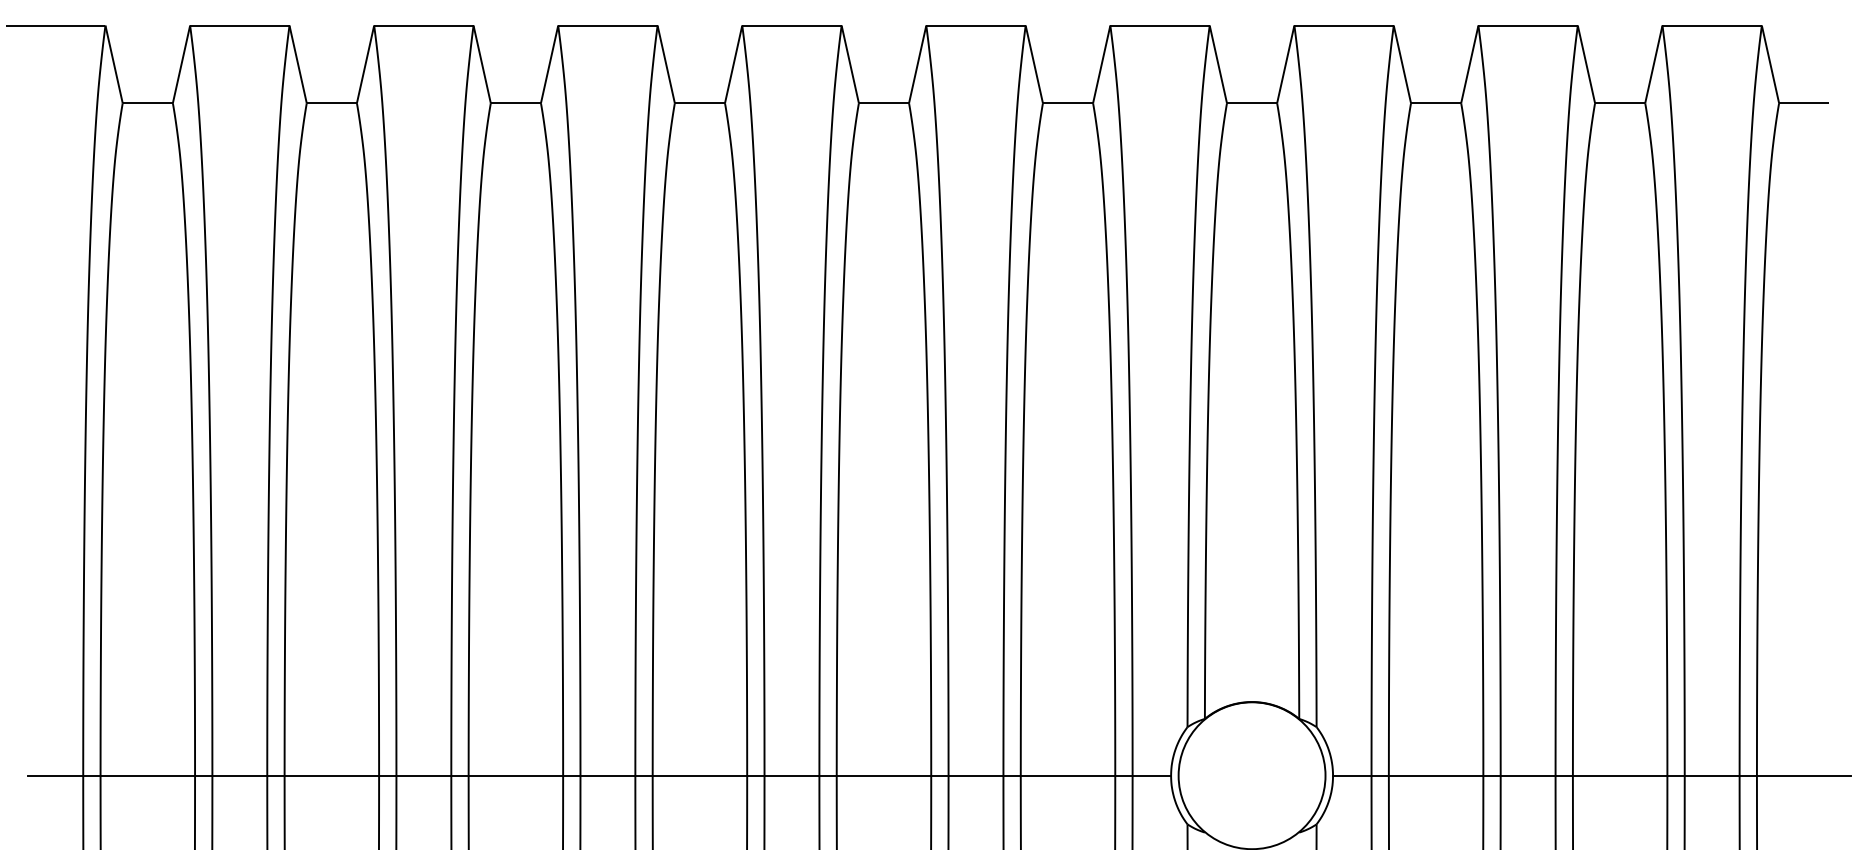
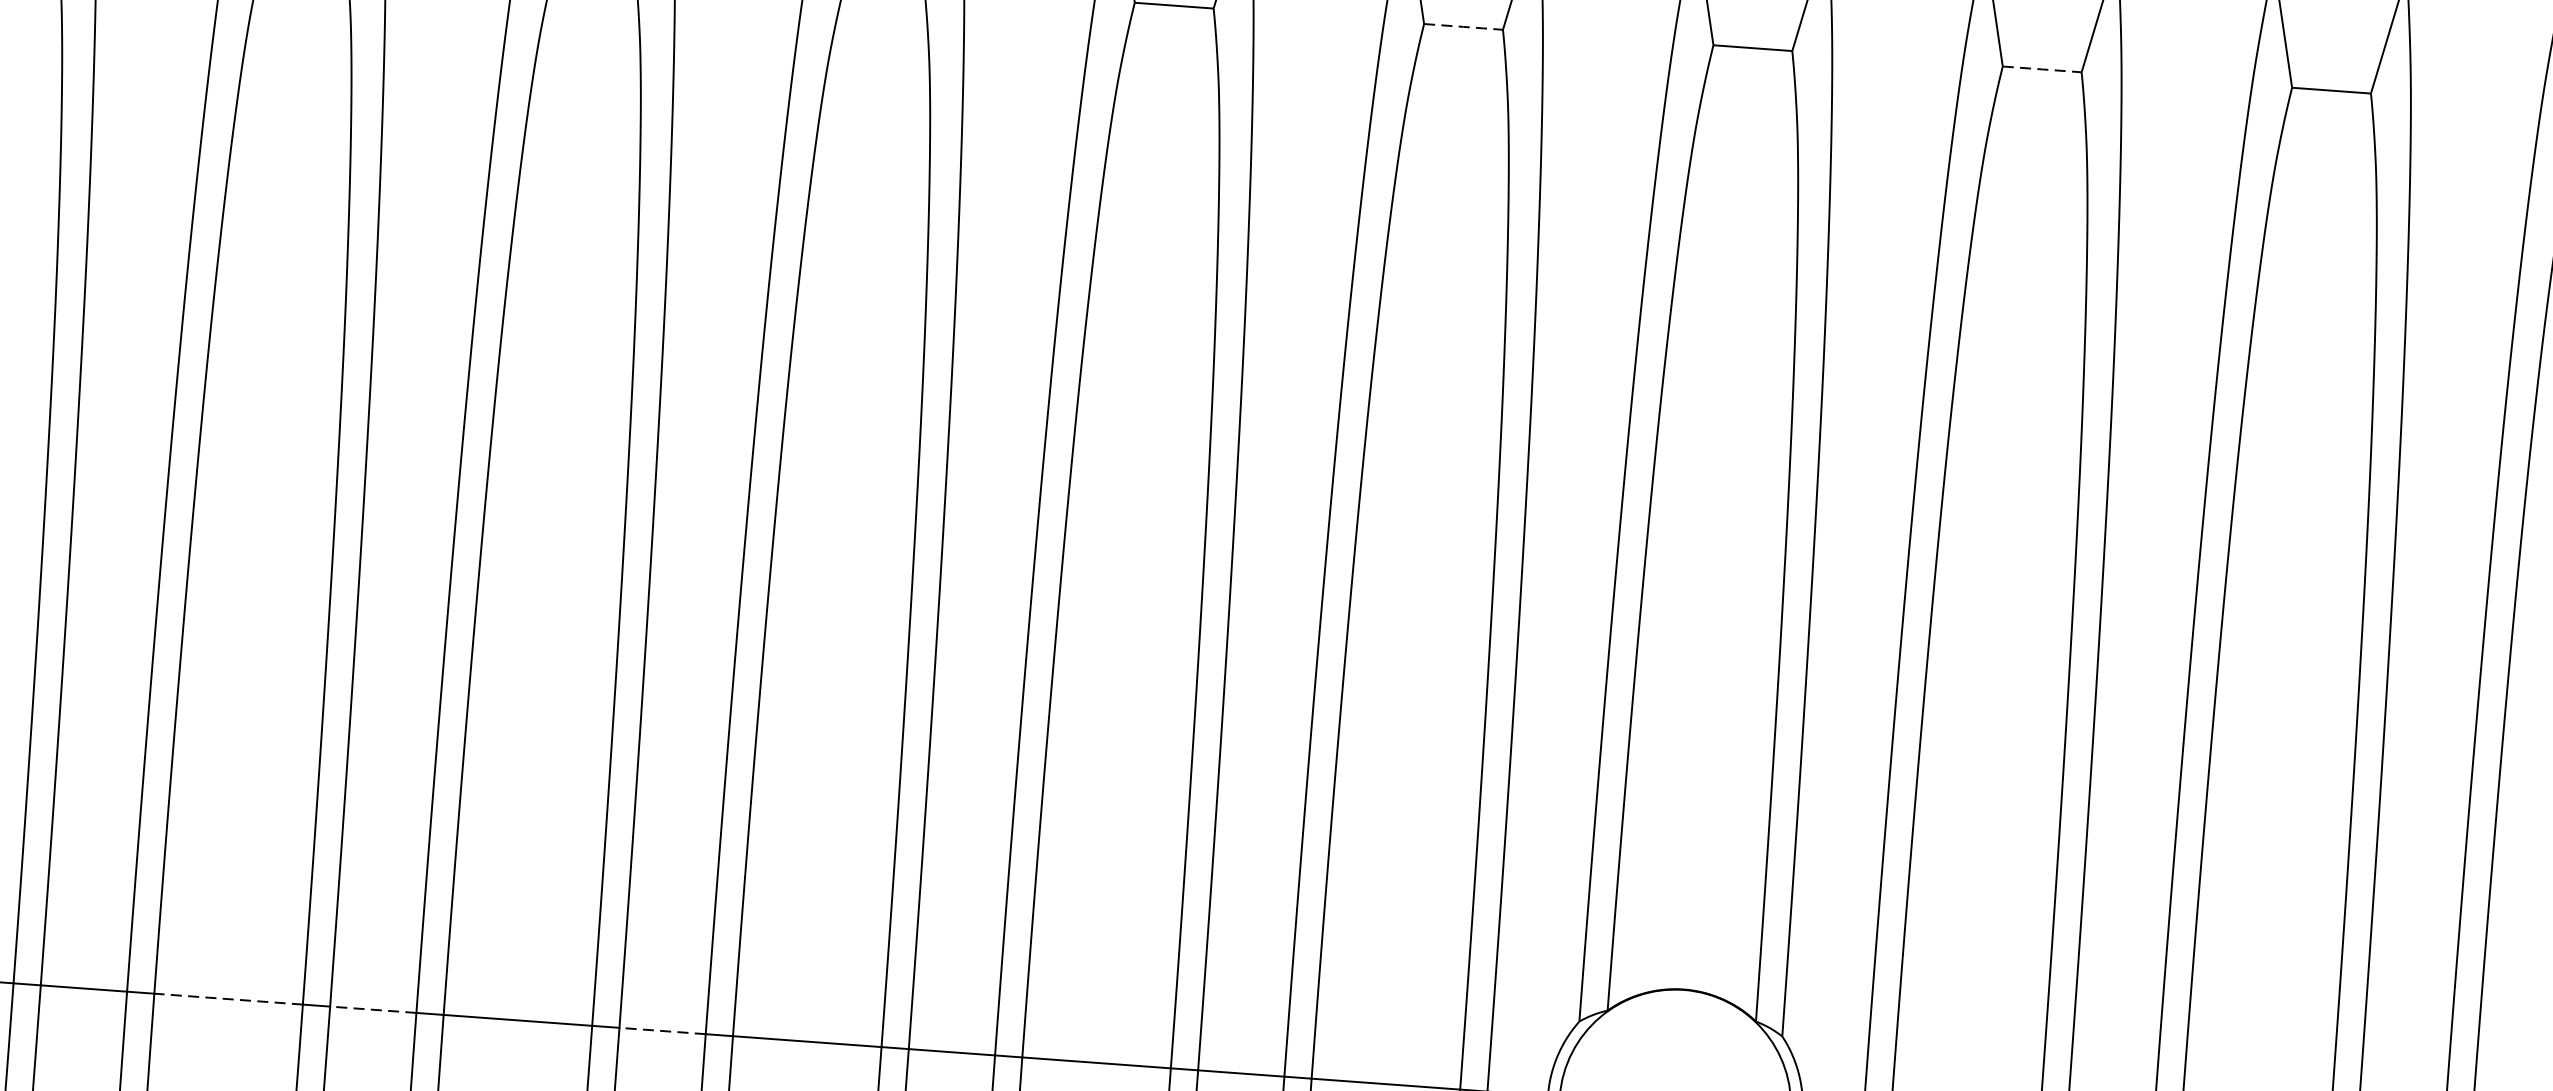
line: (1068, 103) -> (1464, 27), solid -> dashed
line: (1436, 103) -> (2042, 69), solid -> dashed
line: (331, 775) -> (228, 998), solid -> dashed
line: (423, 775) -> (372, 1009), solid -> dashed
line: (607, 775) -> (661, 1030), solid -> dashed

